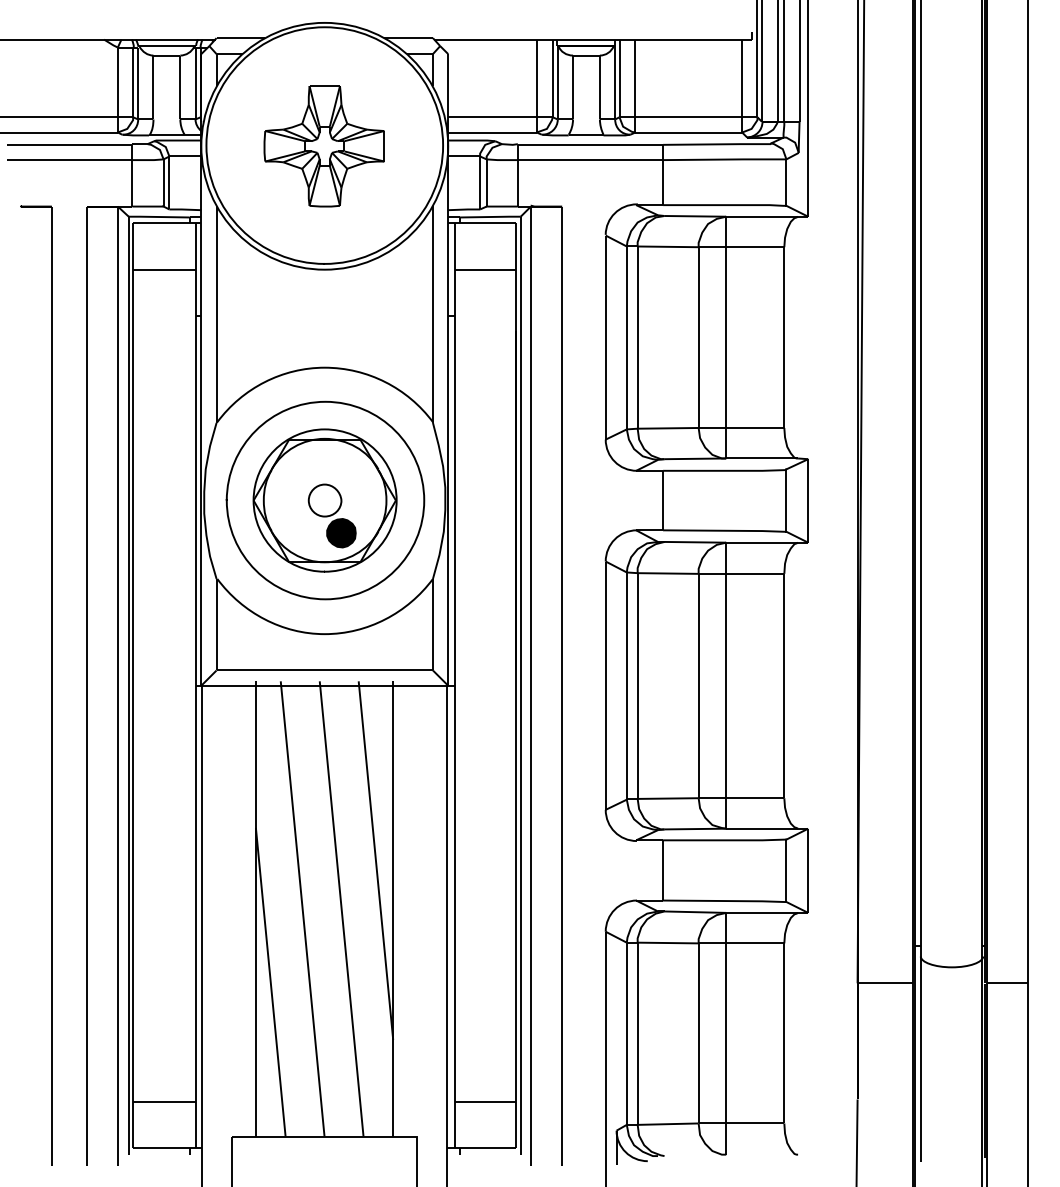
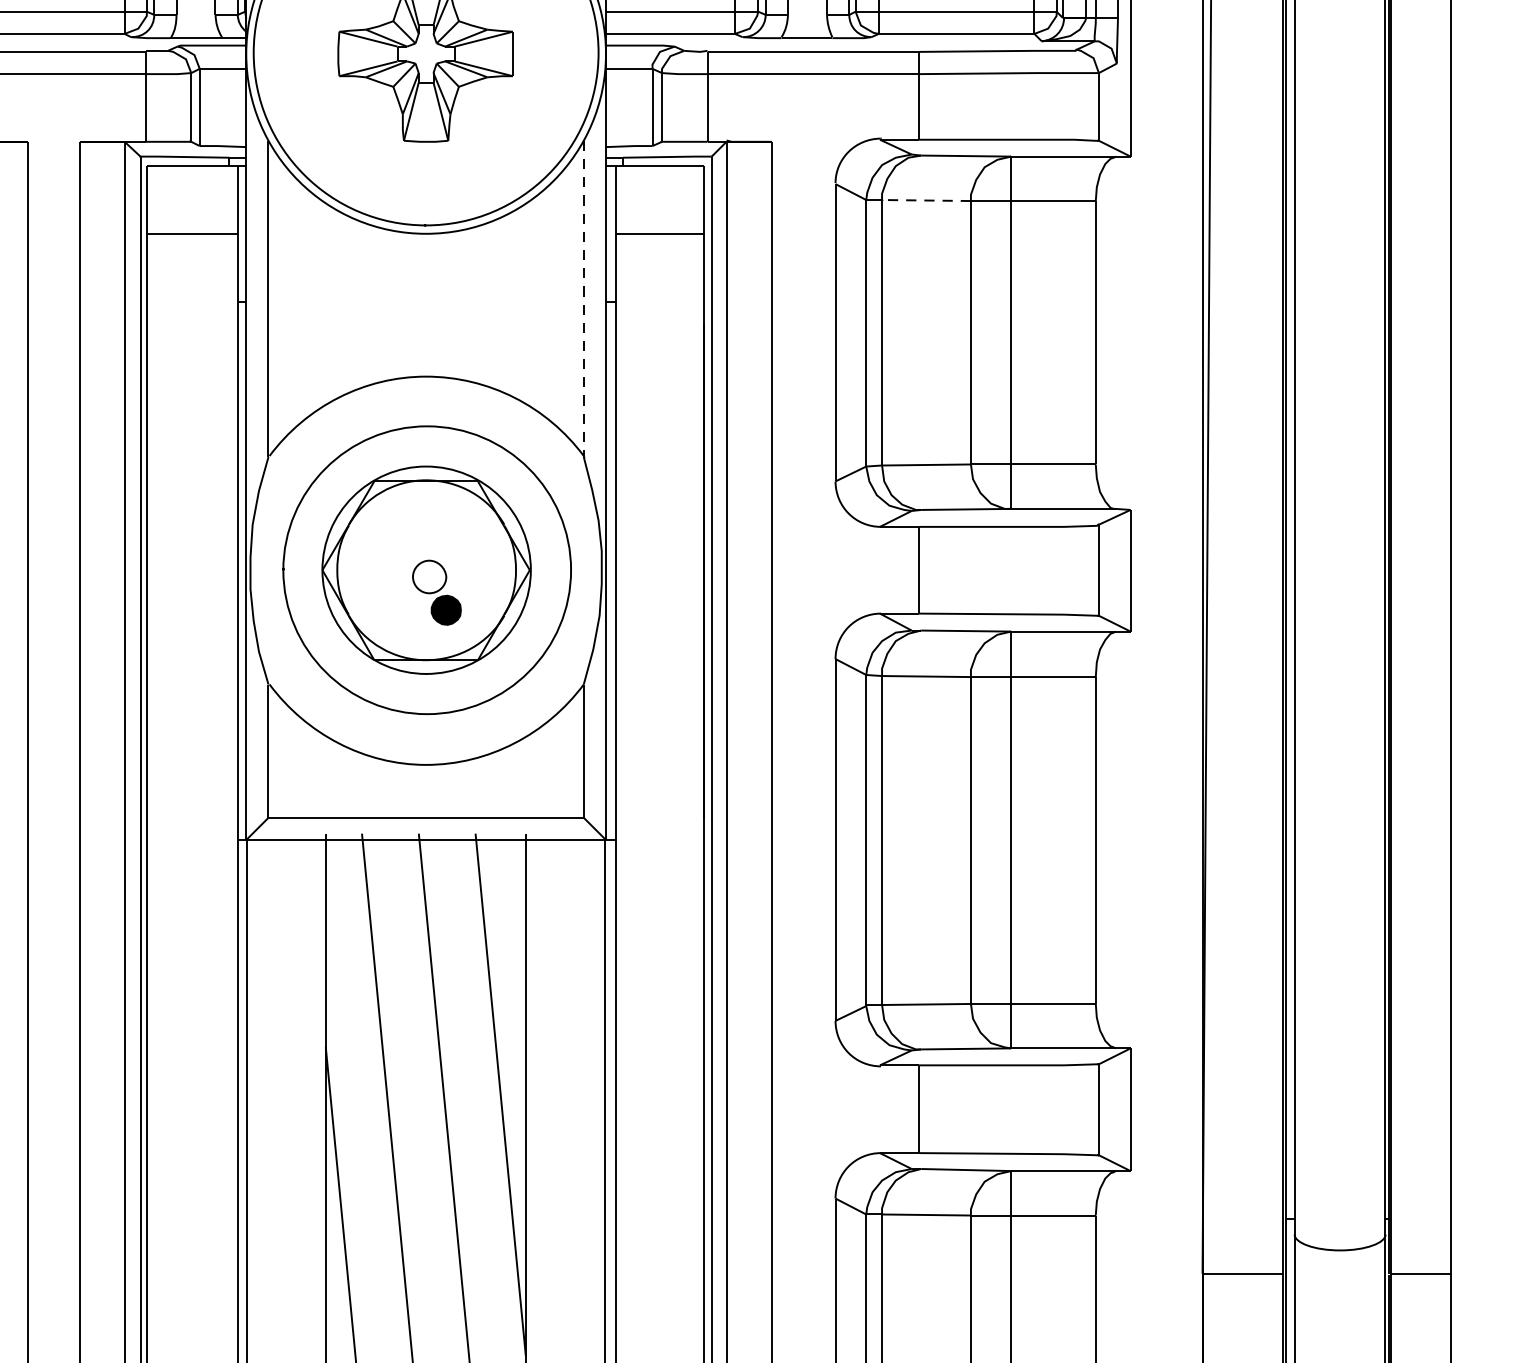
line: (667, 246) -> (925, 200), solid -> dashed
line: (432, 315) -> (583, 300), solid -> dashed
part: (331, 515) -> (435, 591), size x0.7

